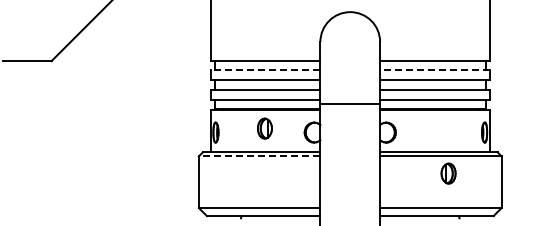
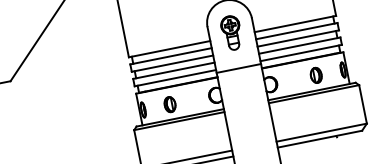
part: (350, 55) -> (231, 32), added
line: (265, 70) -> (170, 56), dashed -> solid
line: (434, 70) -> (296, 31), dashed -> solid
part: (264, 128) -> (169, 104), moved
line: (259, 156) -> (179, 121), dashed -> solid
part: (448, 173) -> (316, 75), moved

